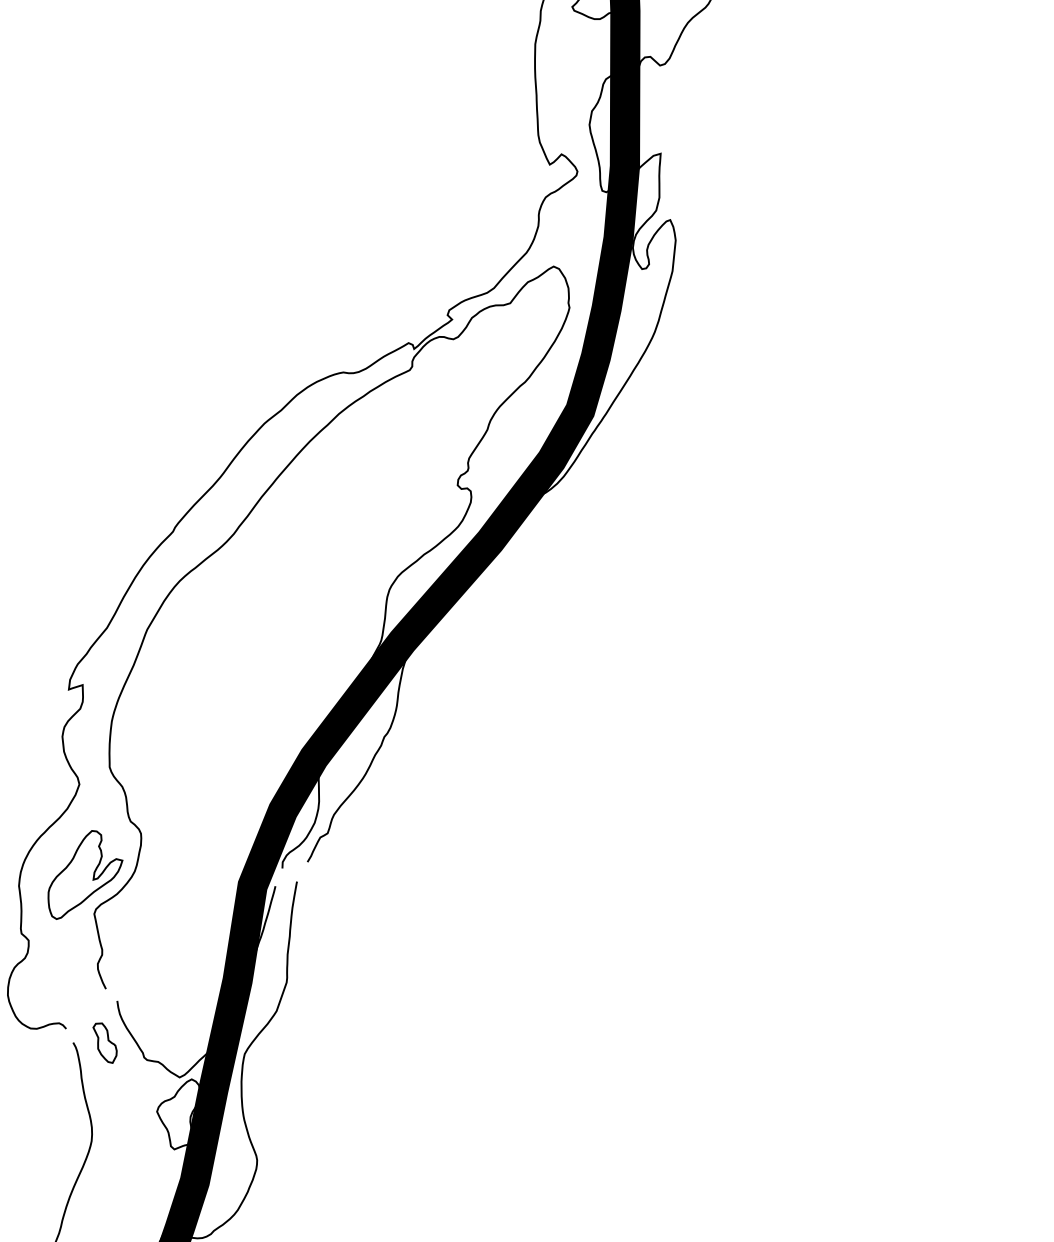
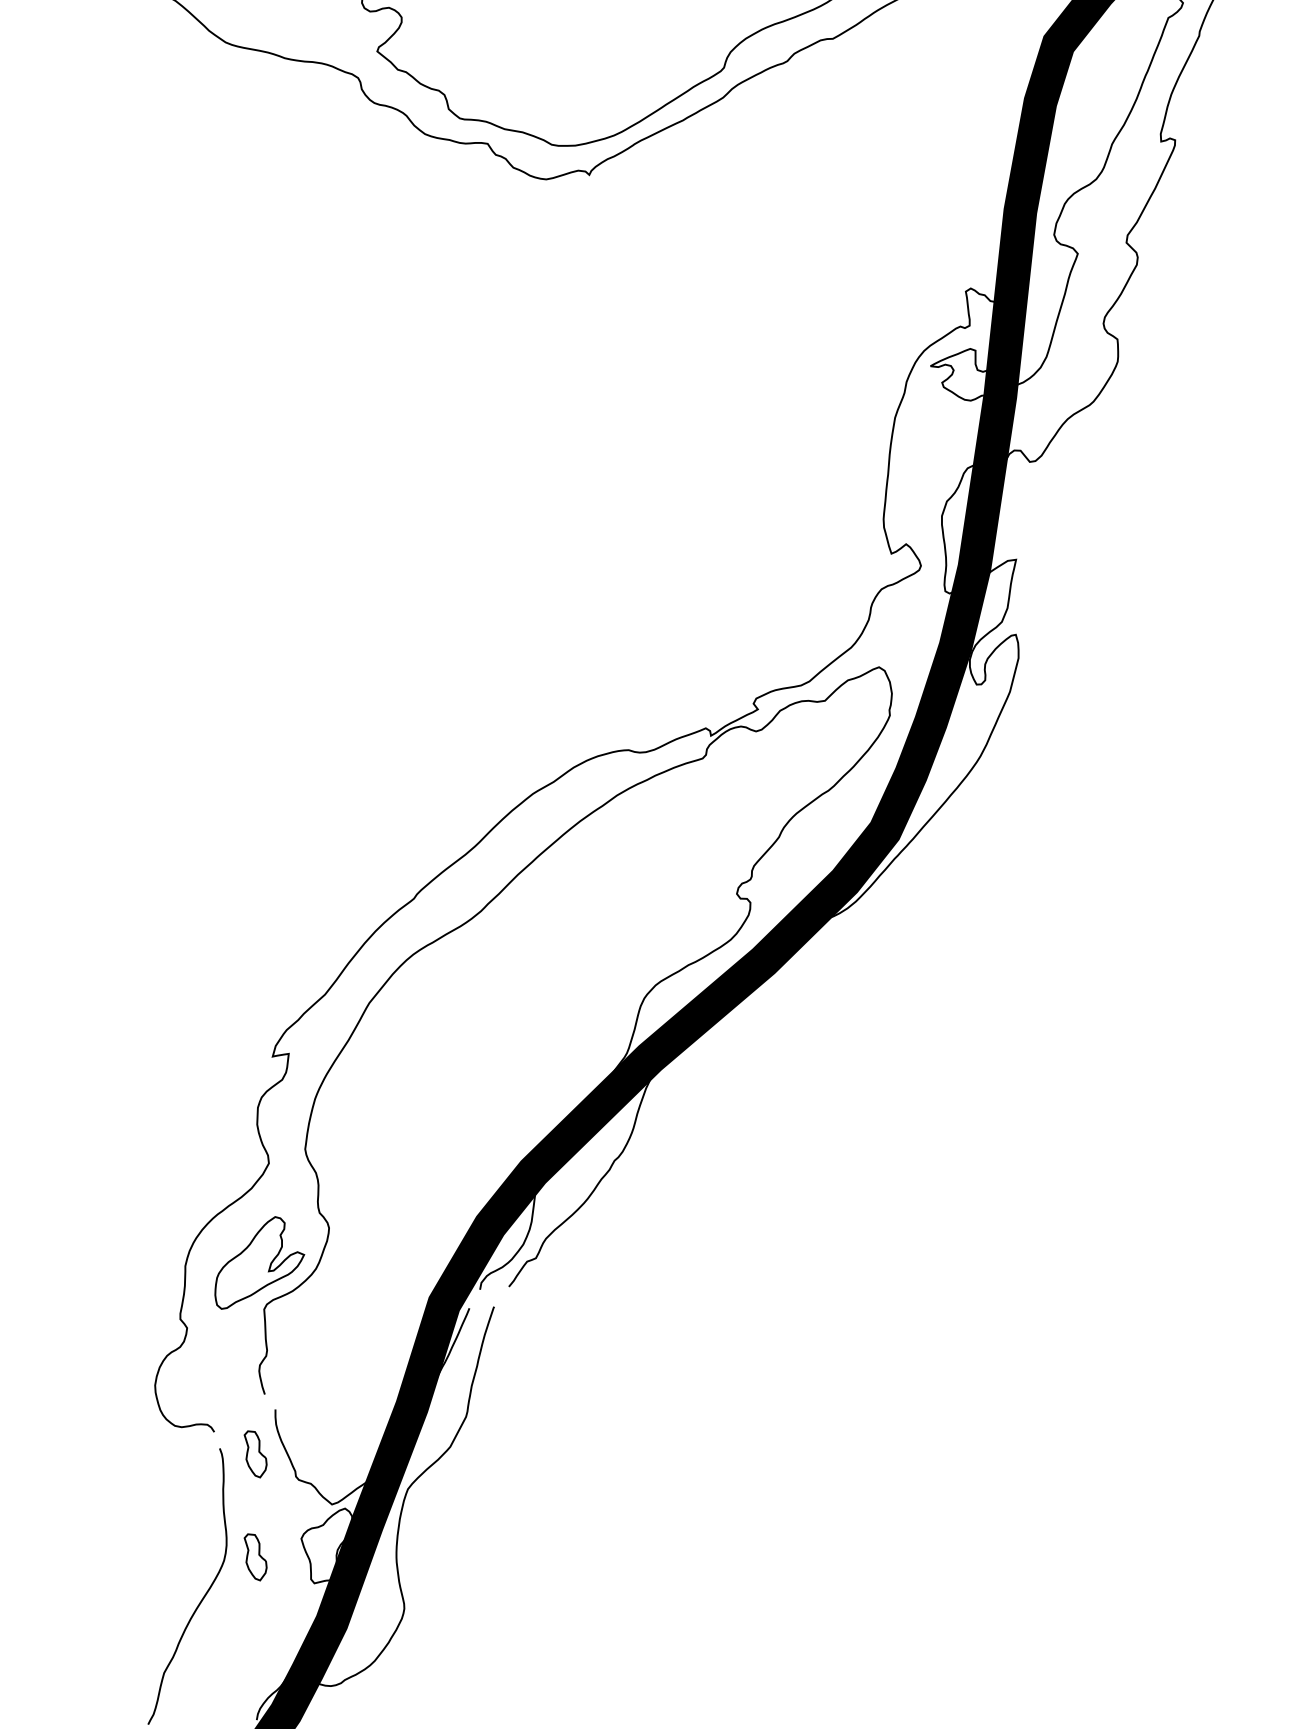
part: (118, 1134) -> (255, 1557), added

